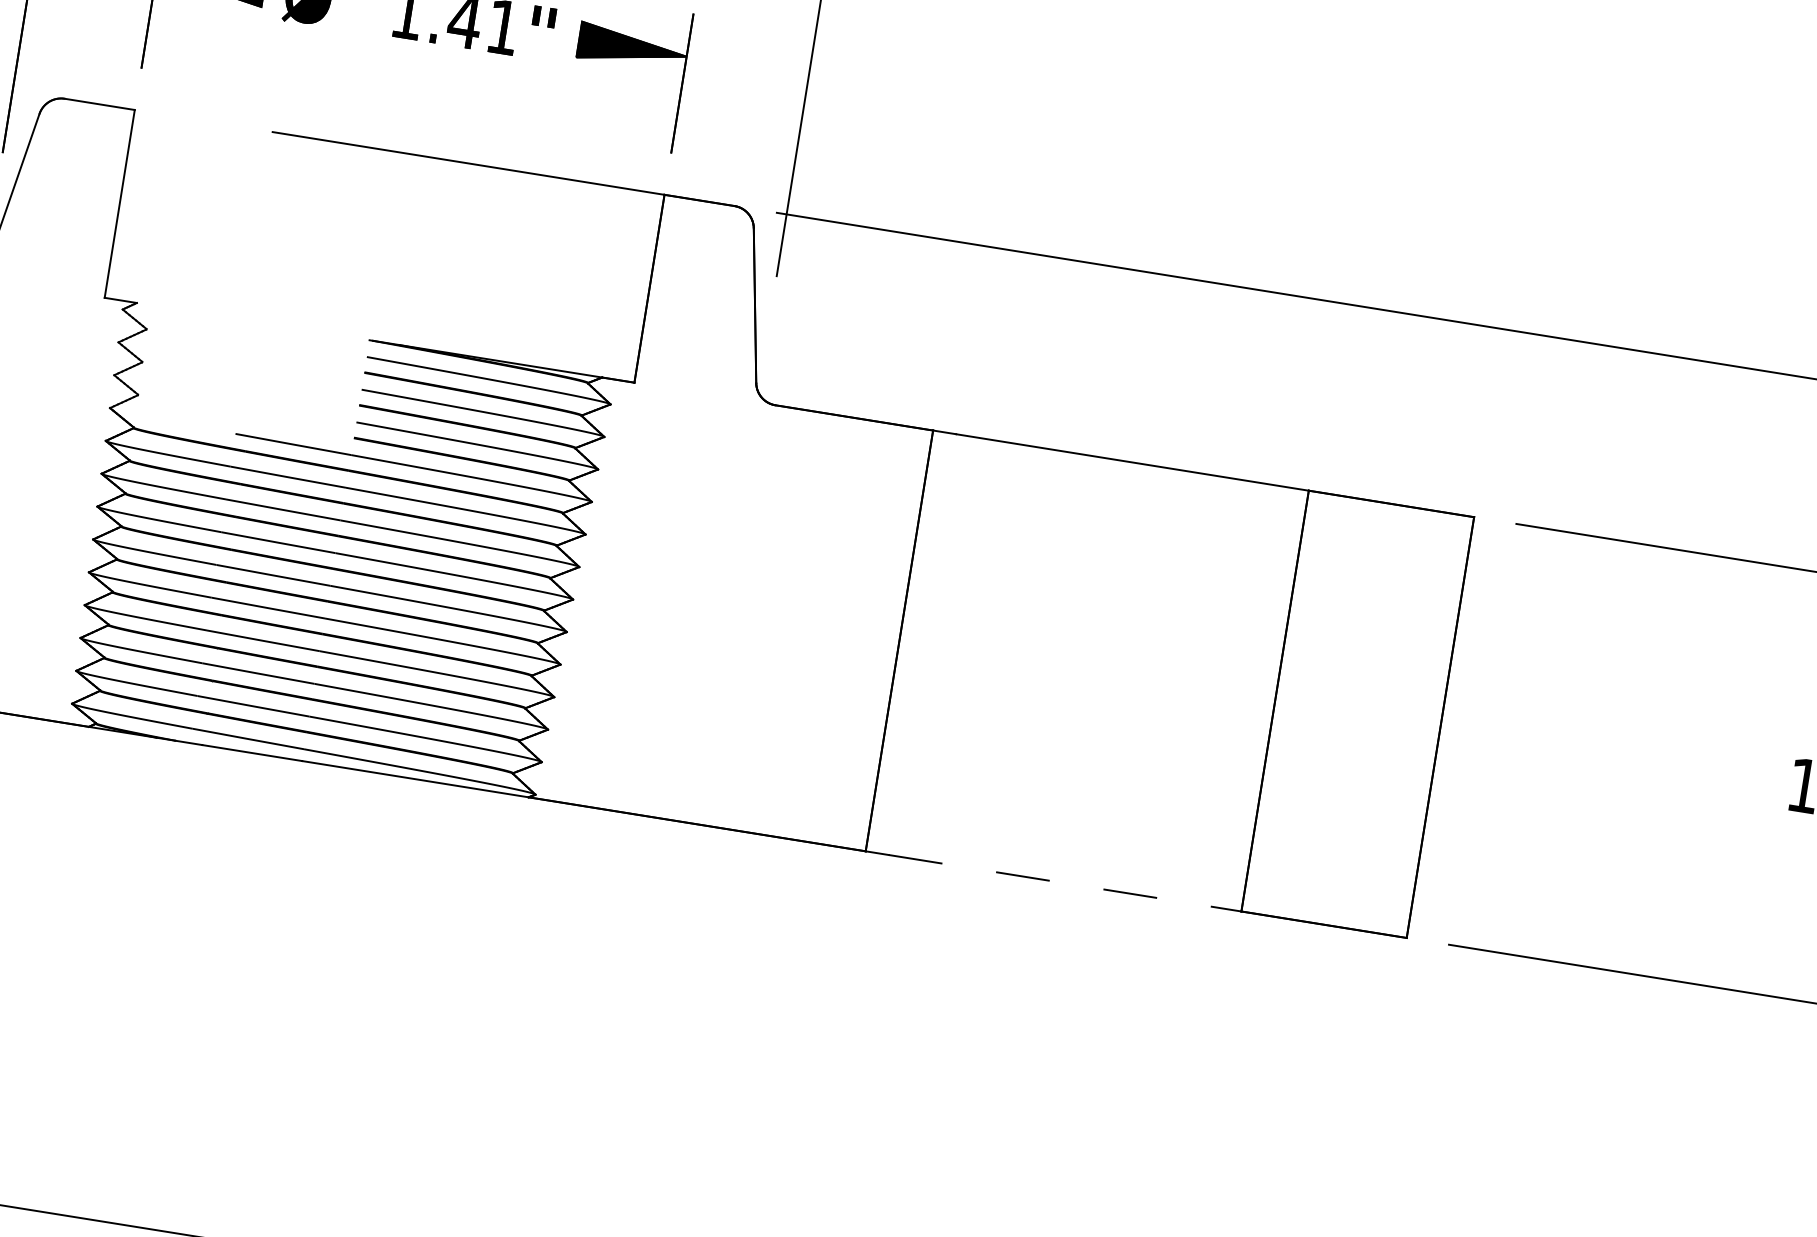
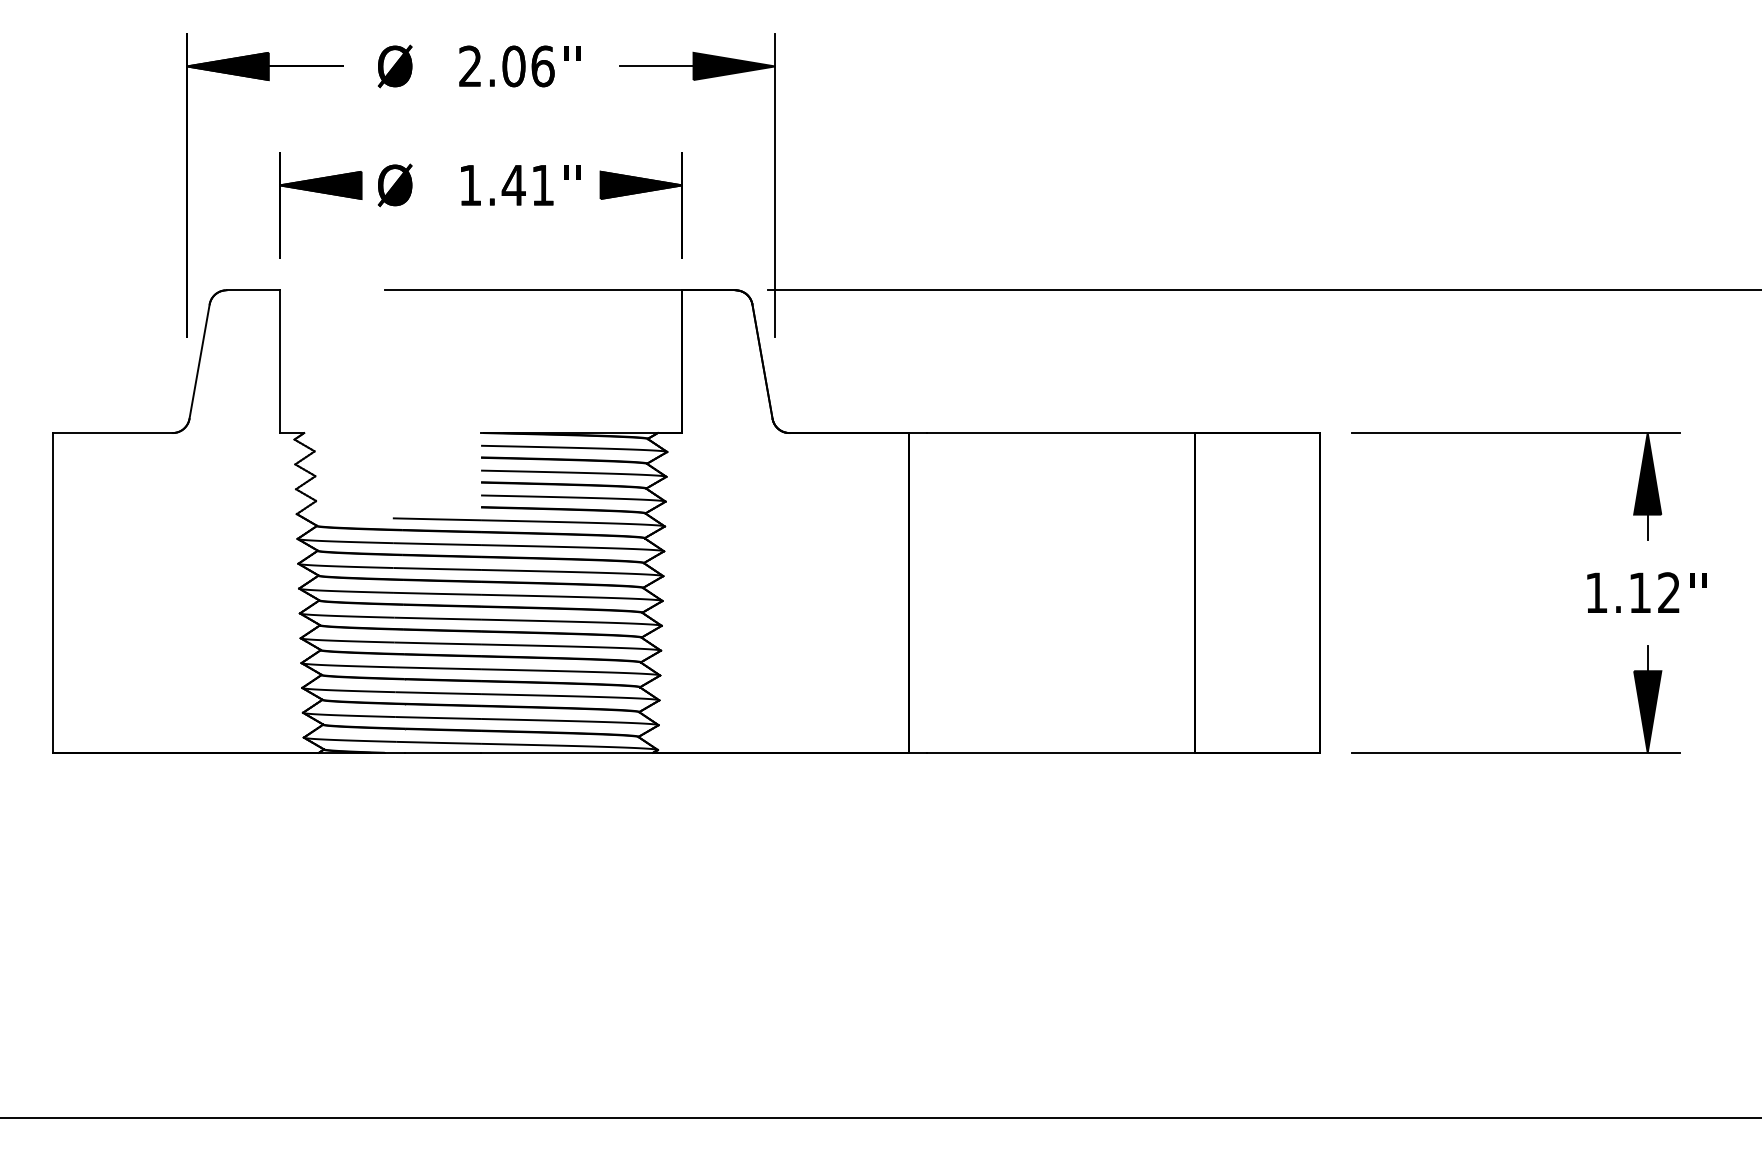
line: (1064, 882) -> (1060, 752), dashed -> solid

